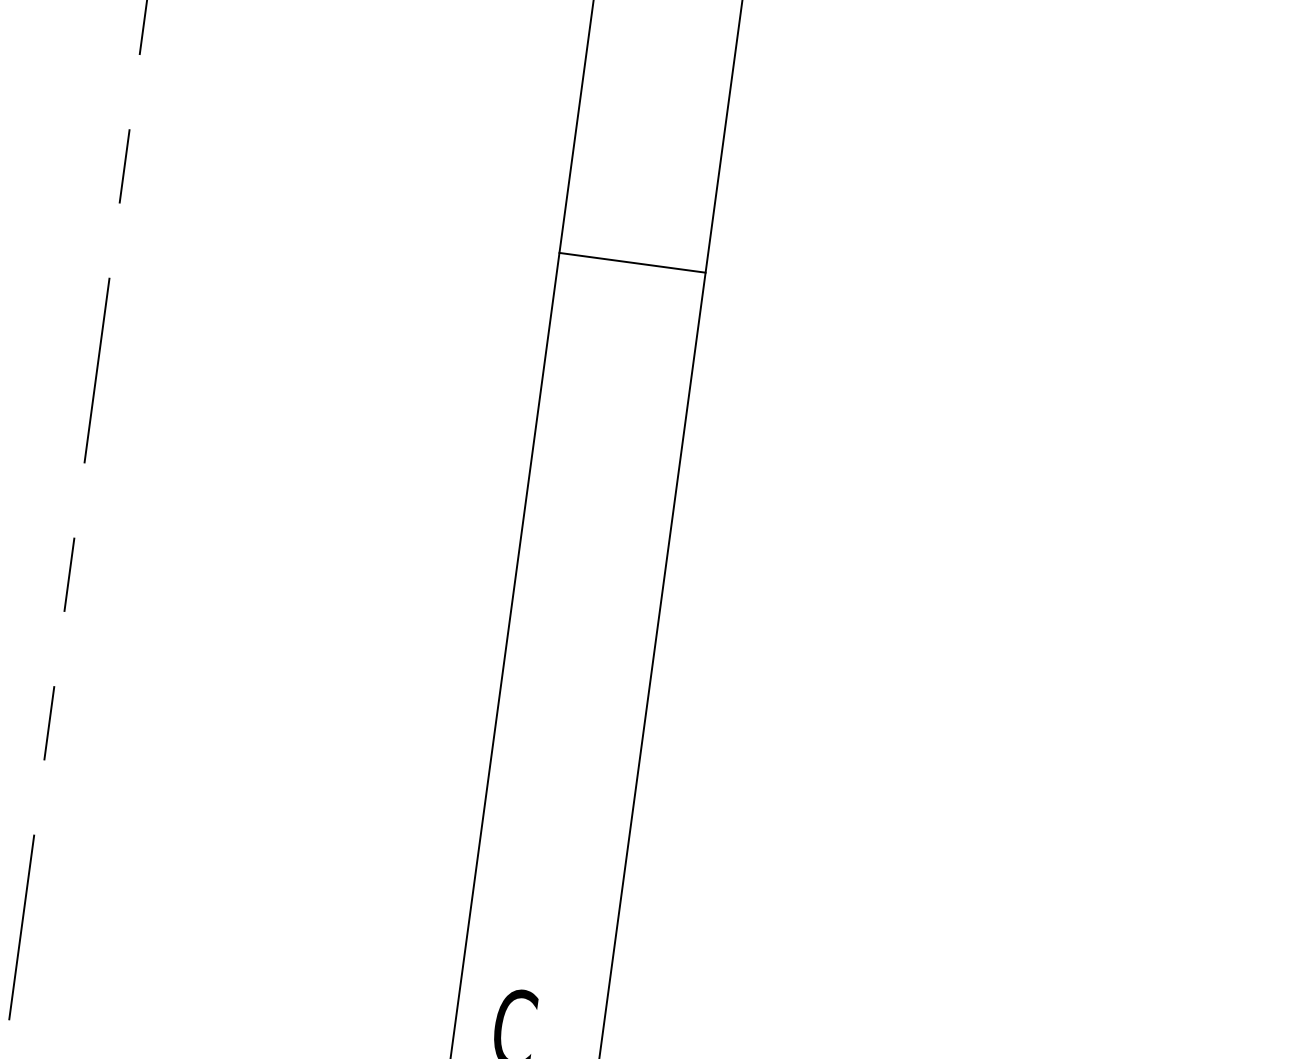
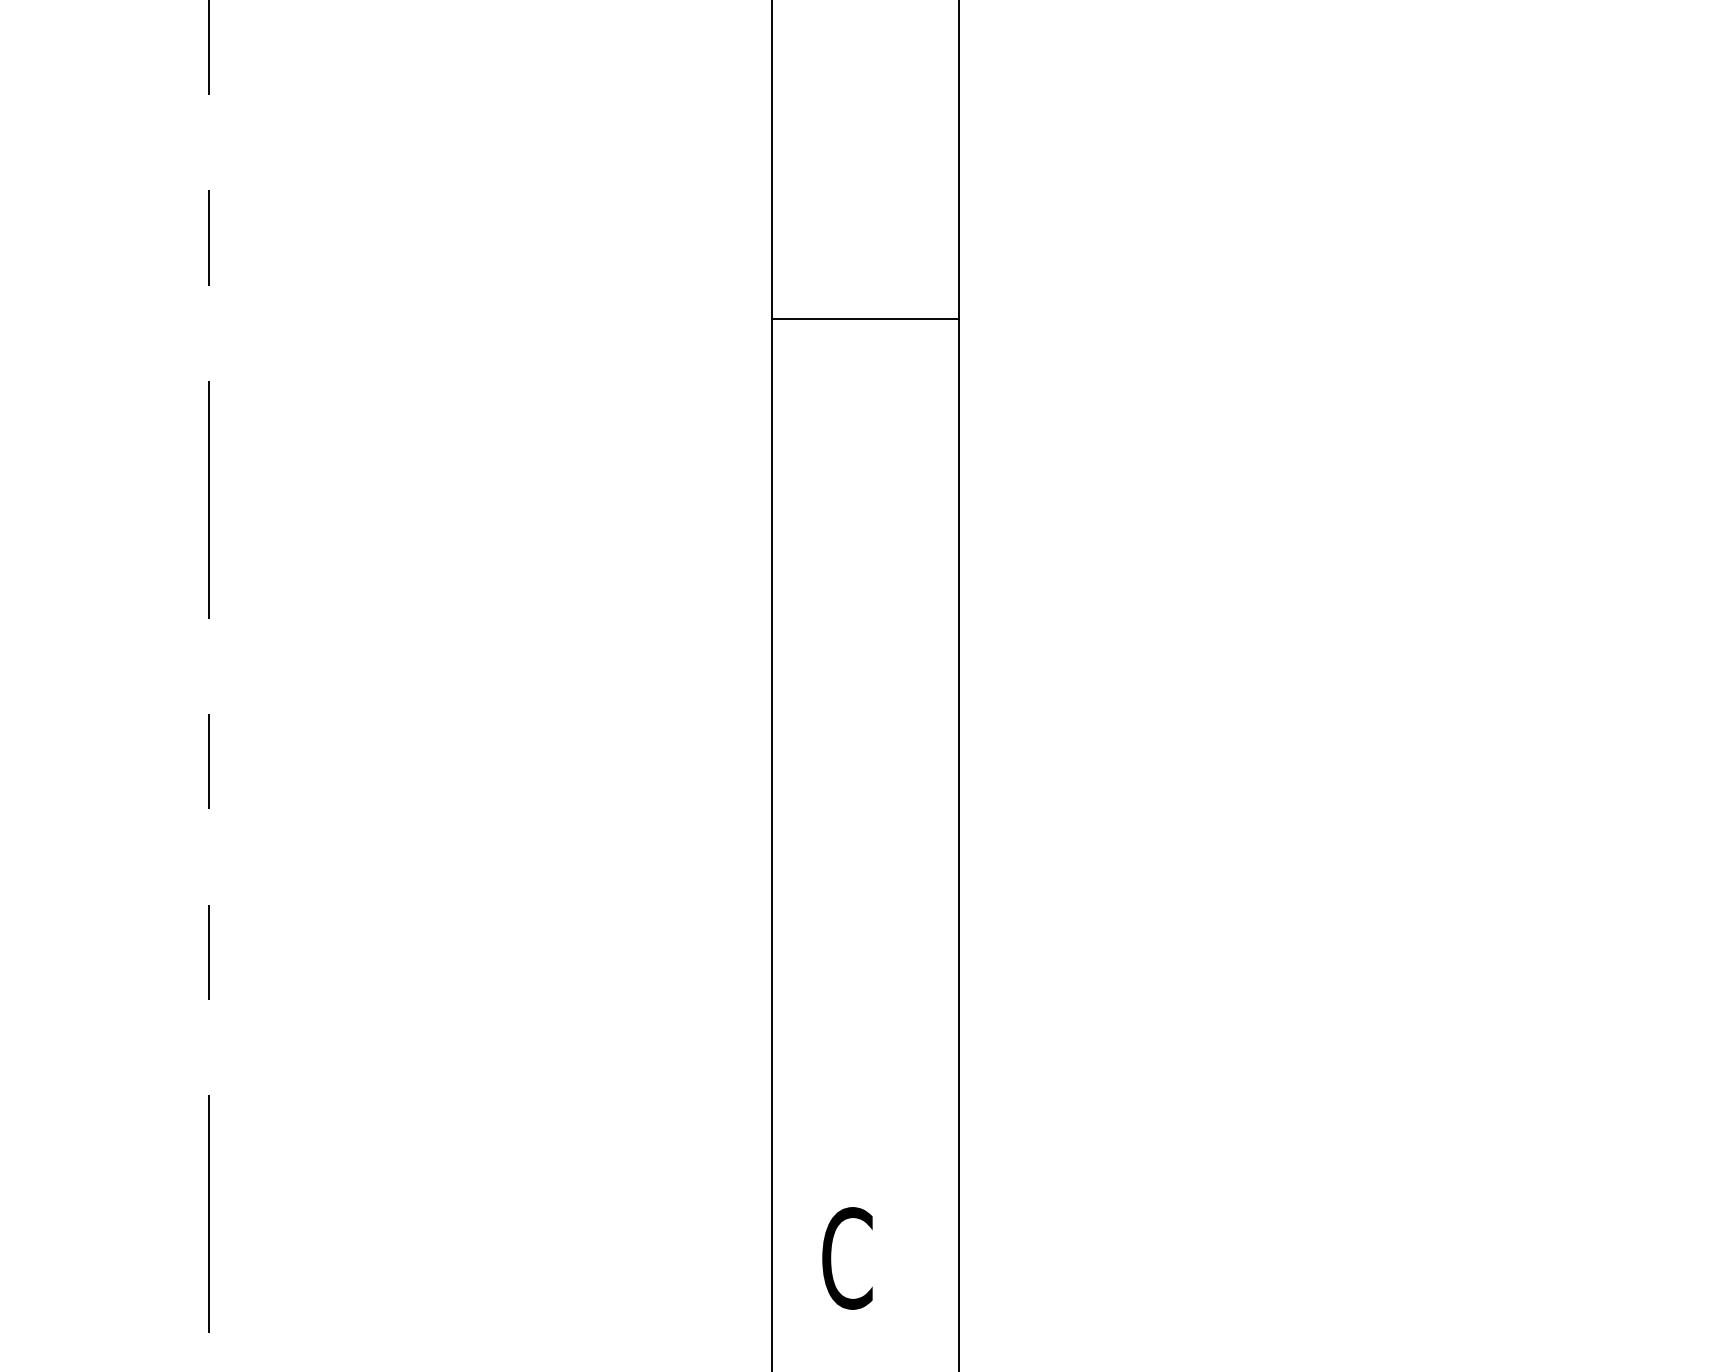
line: (632, 262) -> (865, 318), moved

